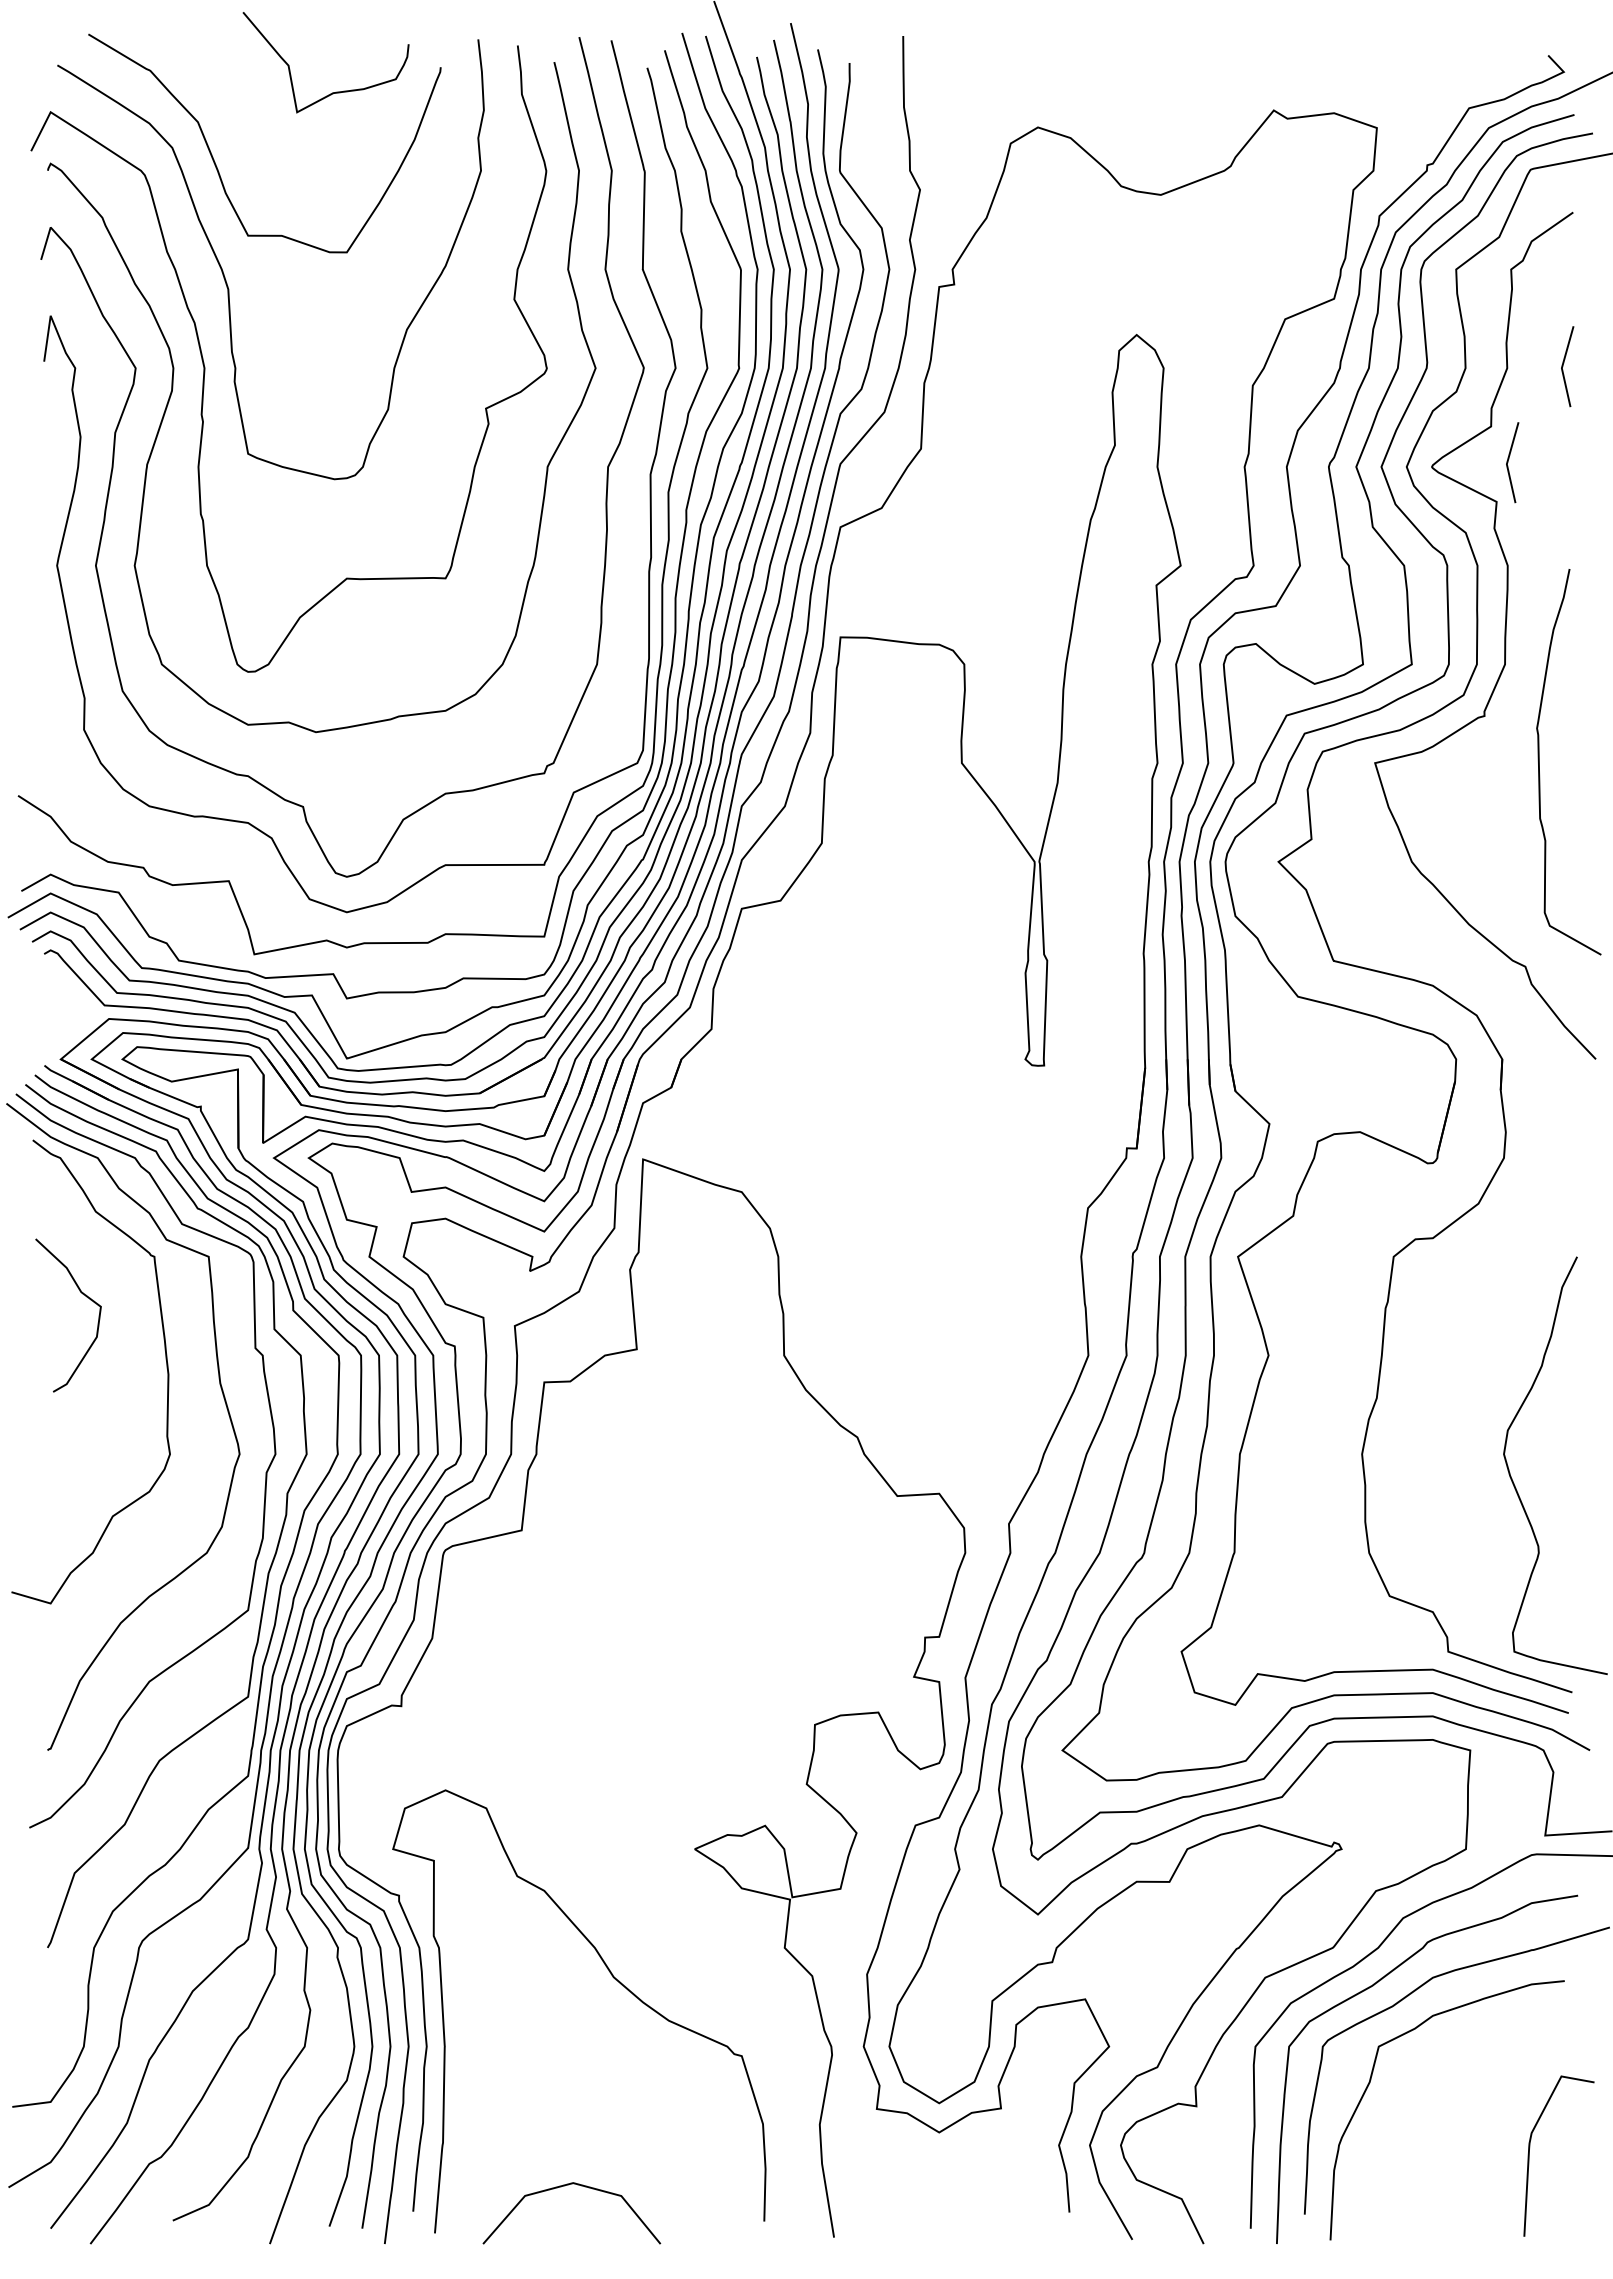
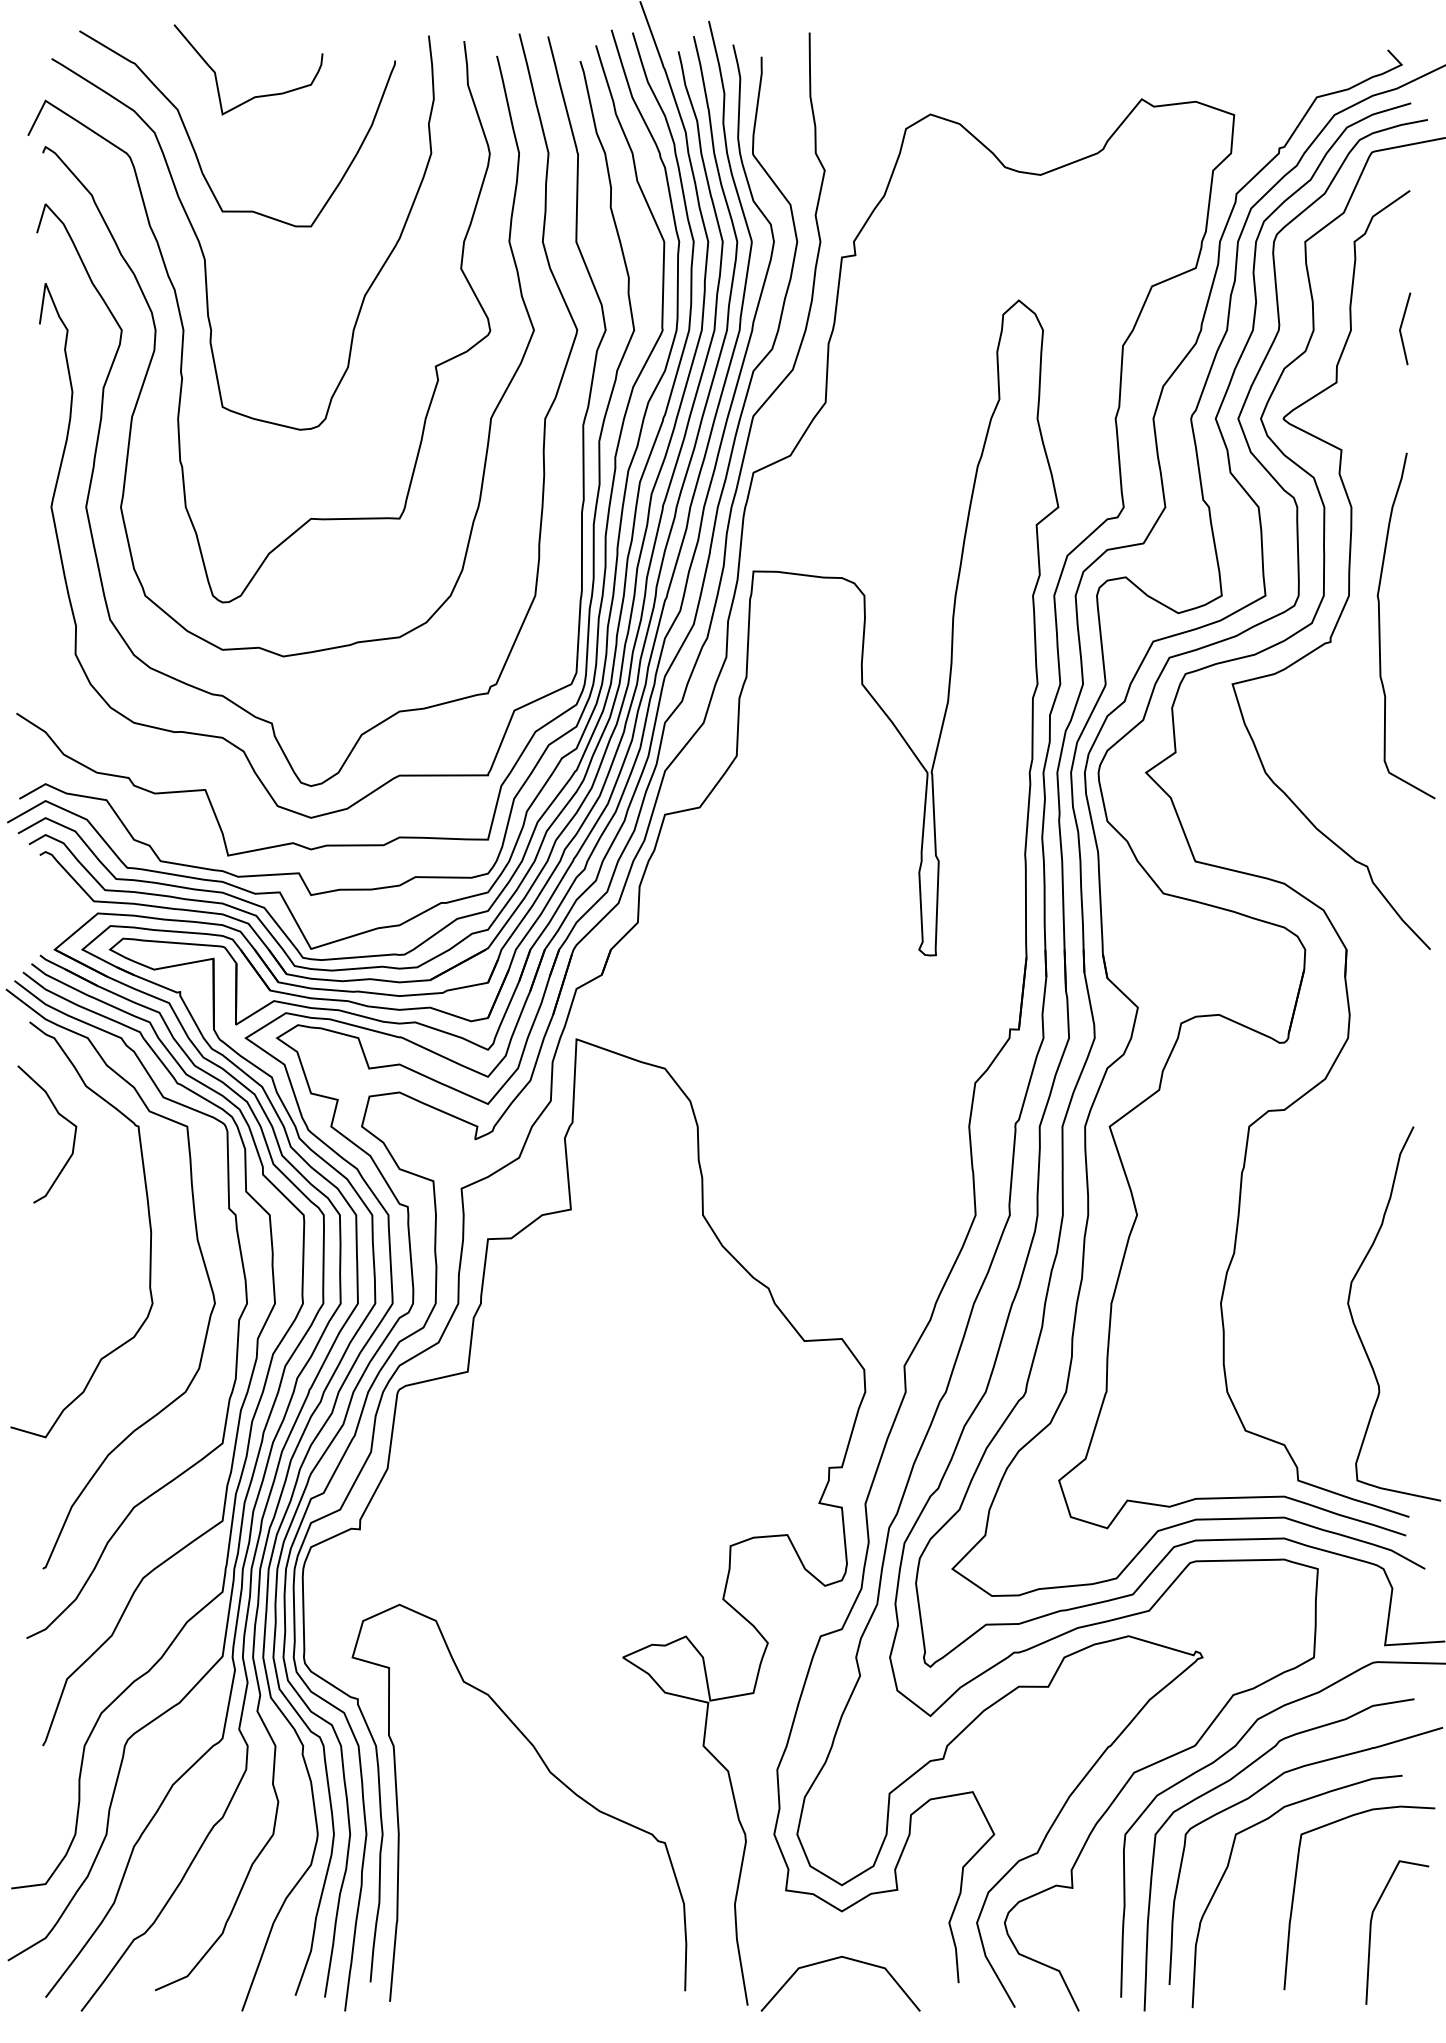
curve: (332, 92) -> (254, 96), moved
line: (1508, 462) -> (1352, 414), removed
curve: (1539, 762) -> (1379, 626), moved
curve: (82, 1294) -> (59, 1115), moved
curve: (1444, 2112) -> (1294, 1893), added
line: (565, 2186) -> (835, 1959), moved

